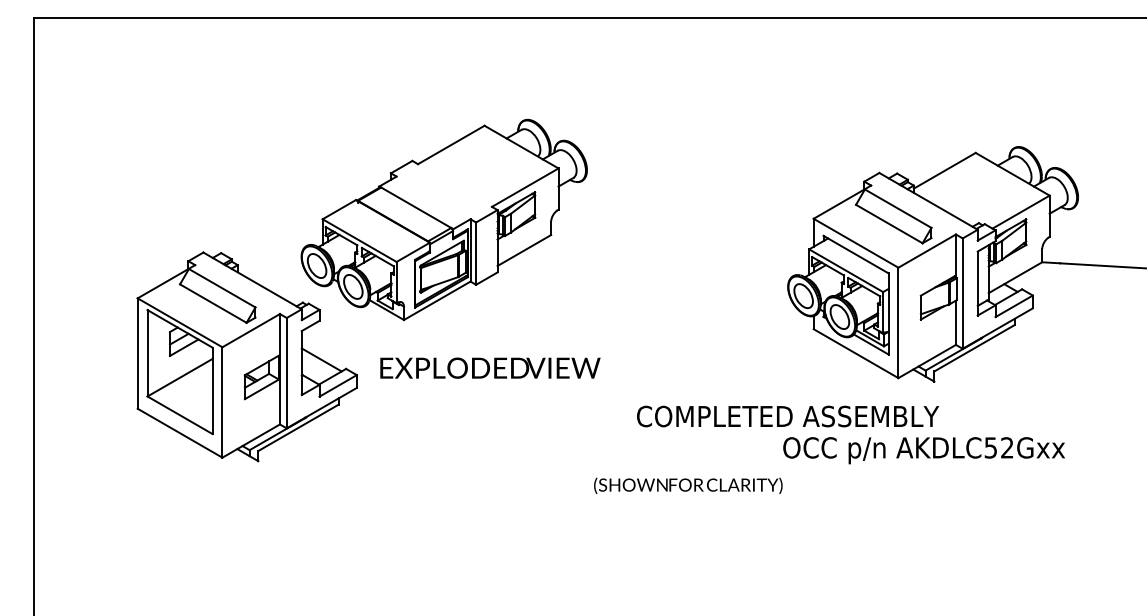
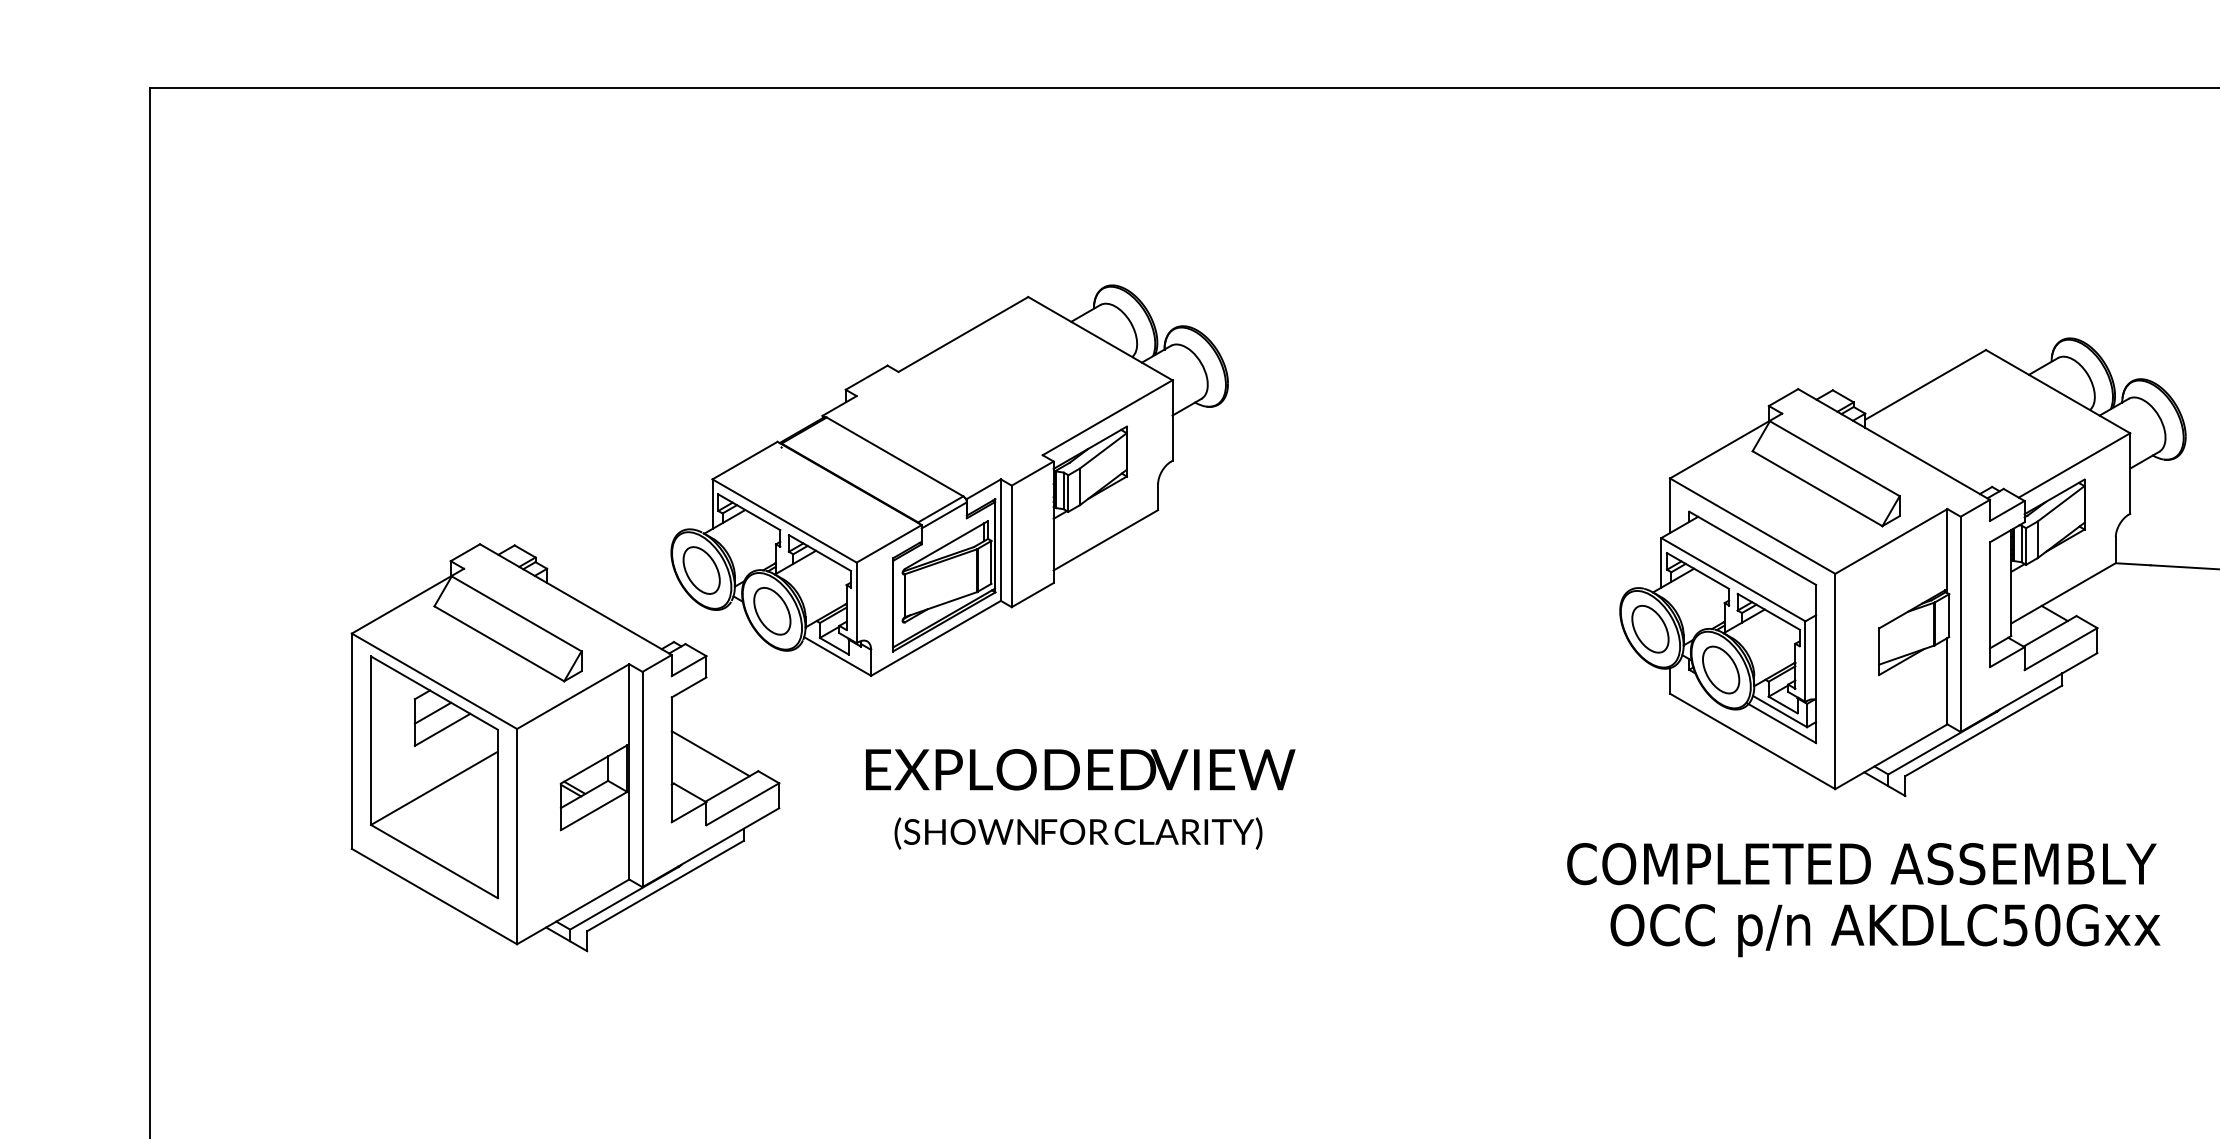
text: (490, 367) -> (1080, 768), moved
text: (788, 416) -> (1862, 863), moved
text: (1007, 447) -> (2047, 924), AKDLC52Gxx -> AKDLC50Gxx
text: (688, 485) -> (1078, 832), moved

